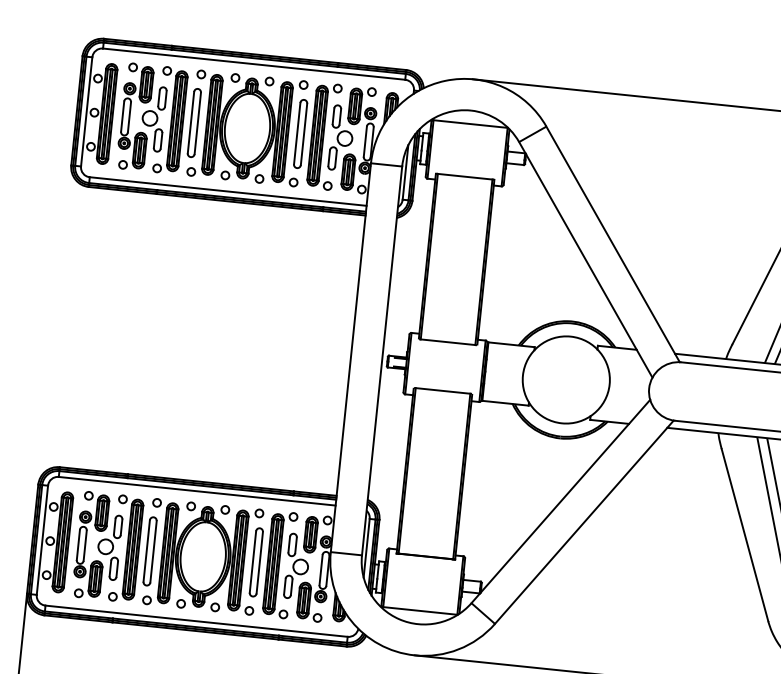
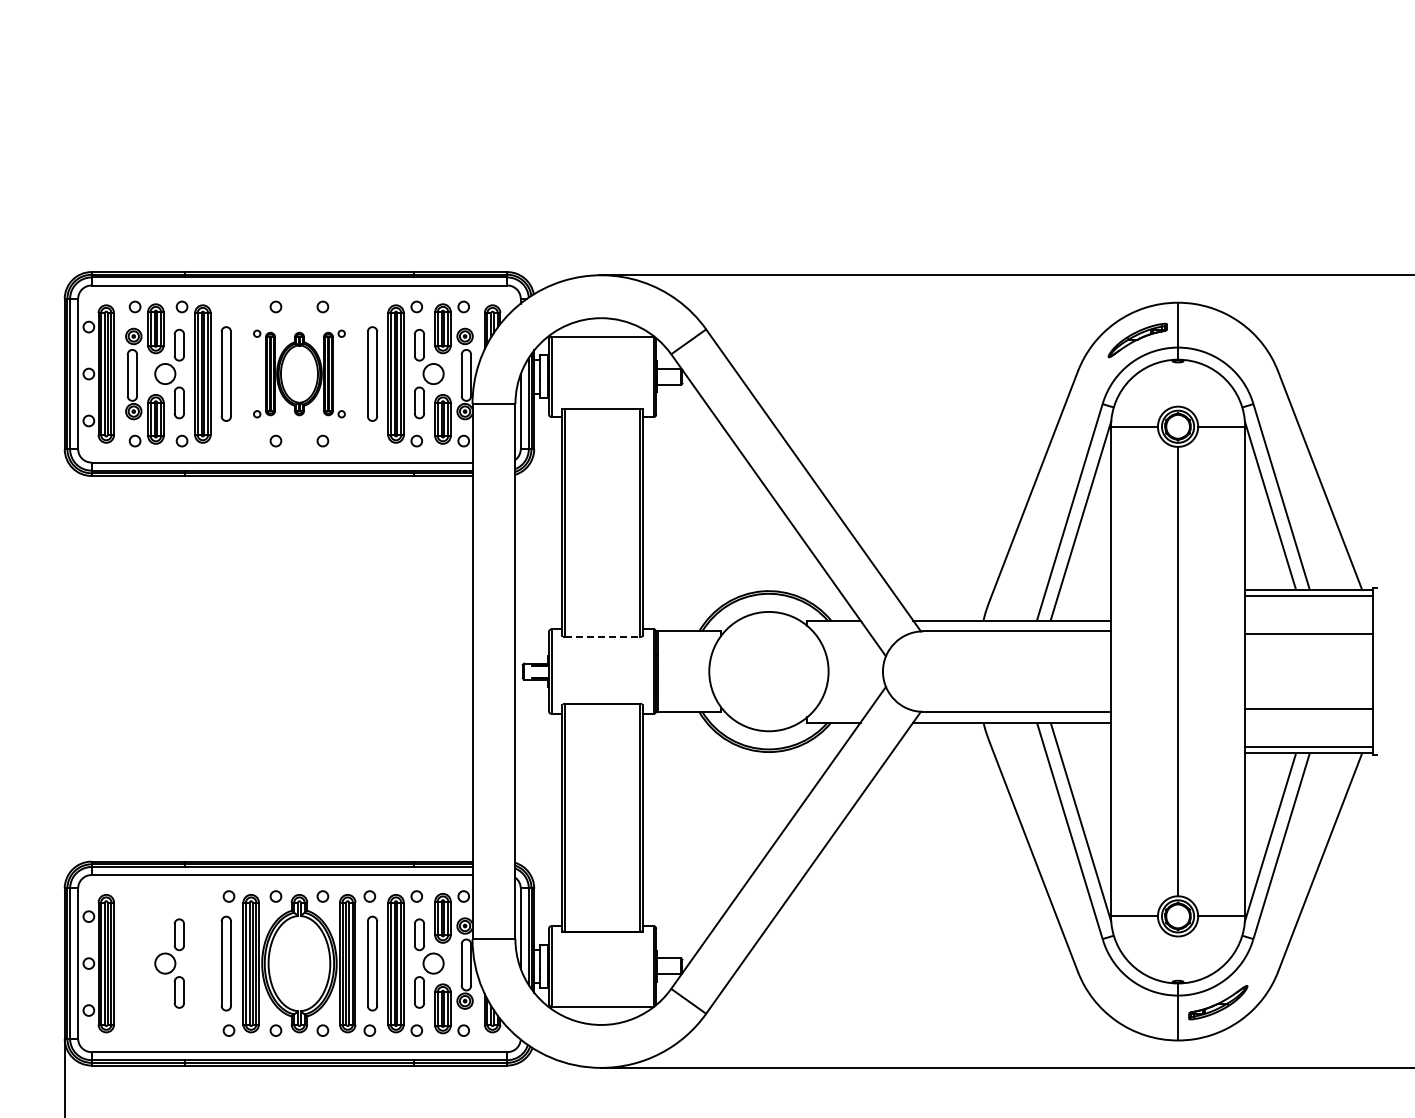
part: (247, 128) -> (299, 373), size x0.6
line: (448, 341) -> (602, 636), solid -> dashed
part: (85, 544) -> (137, 963), removed
part: (126, 548) -> (193, 963), removed

